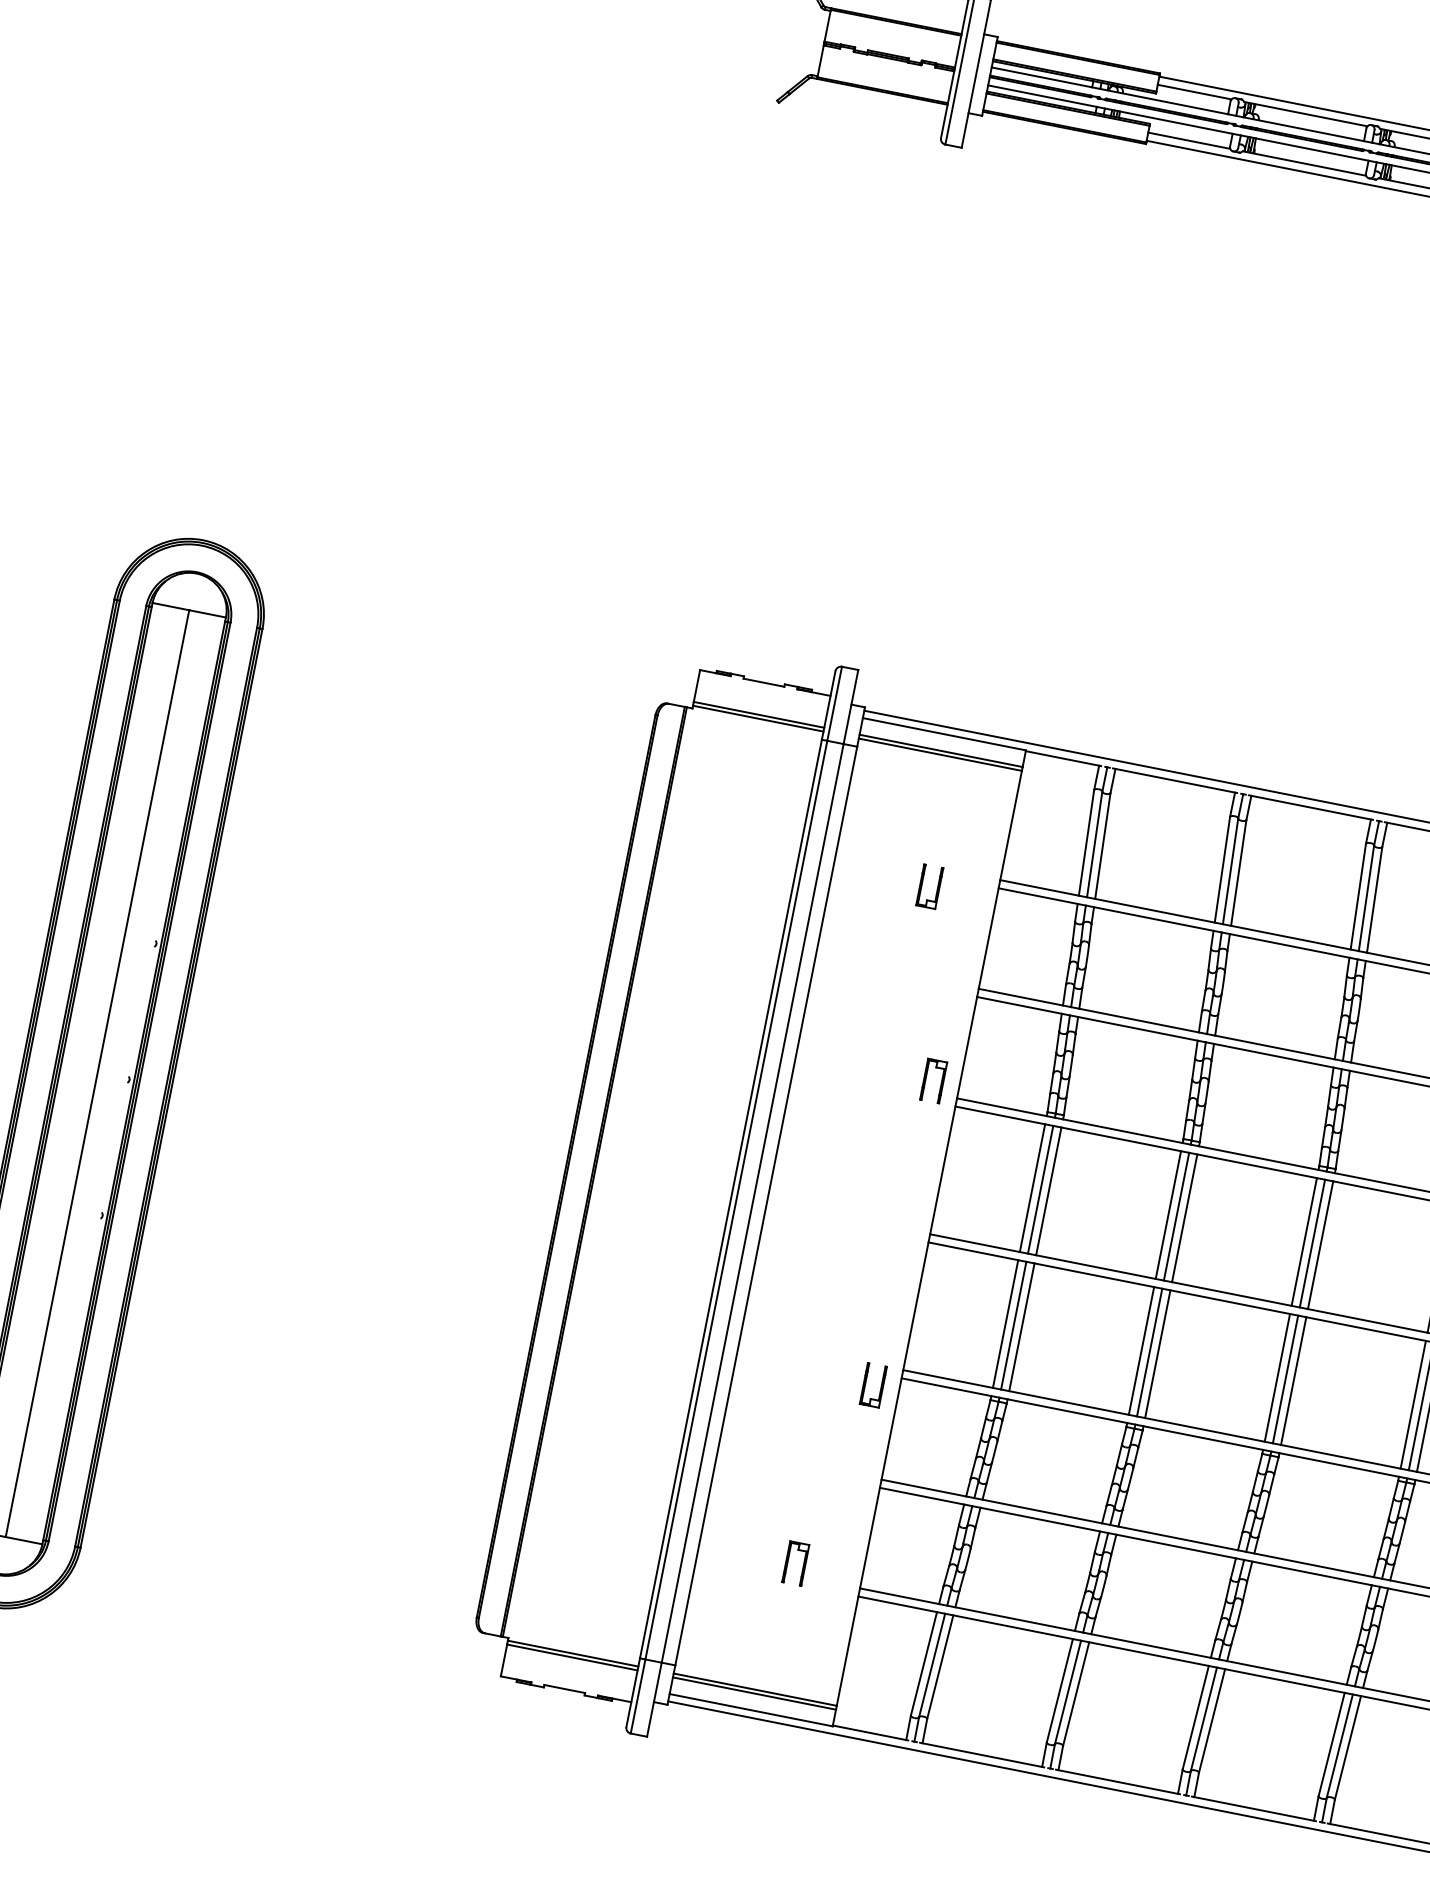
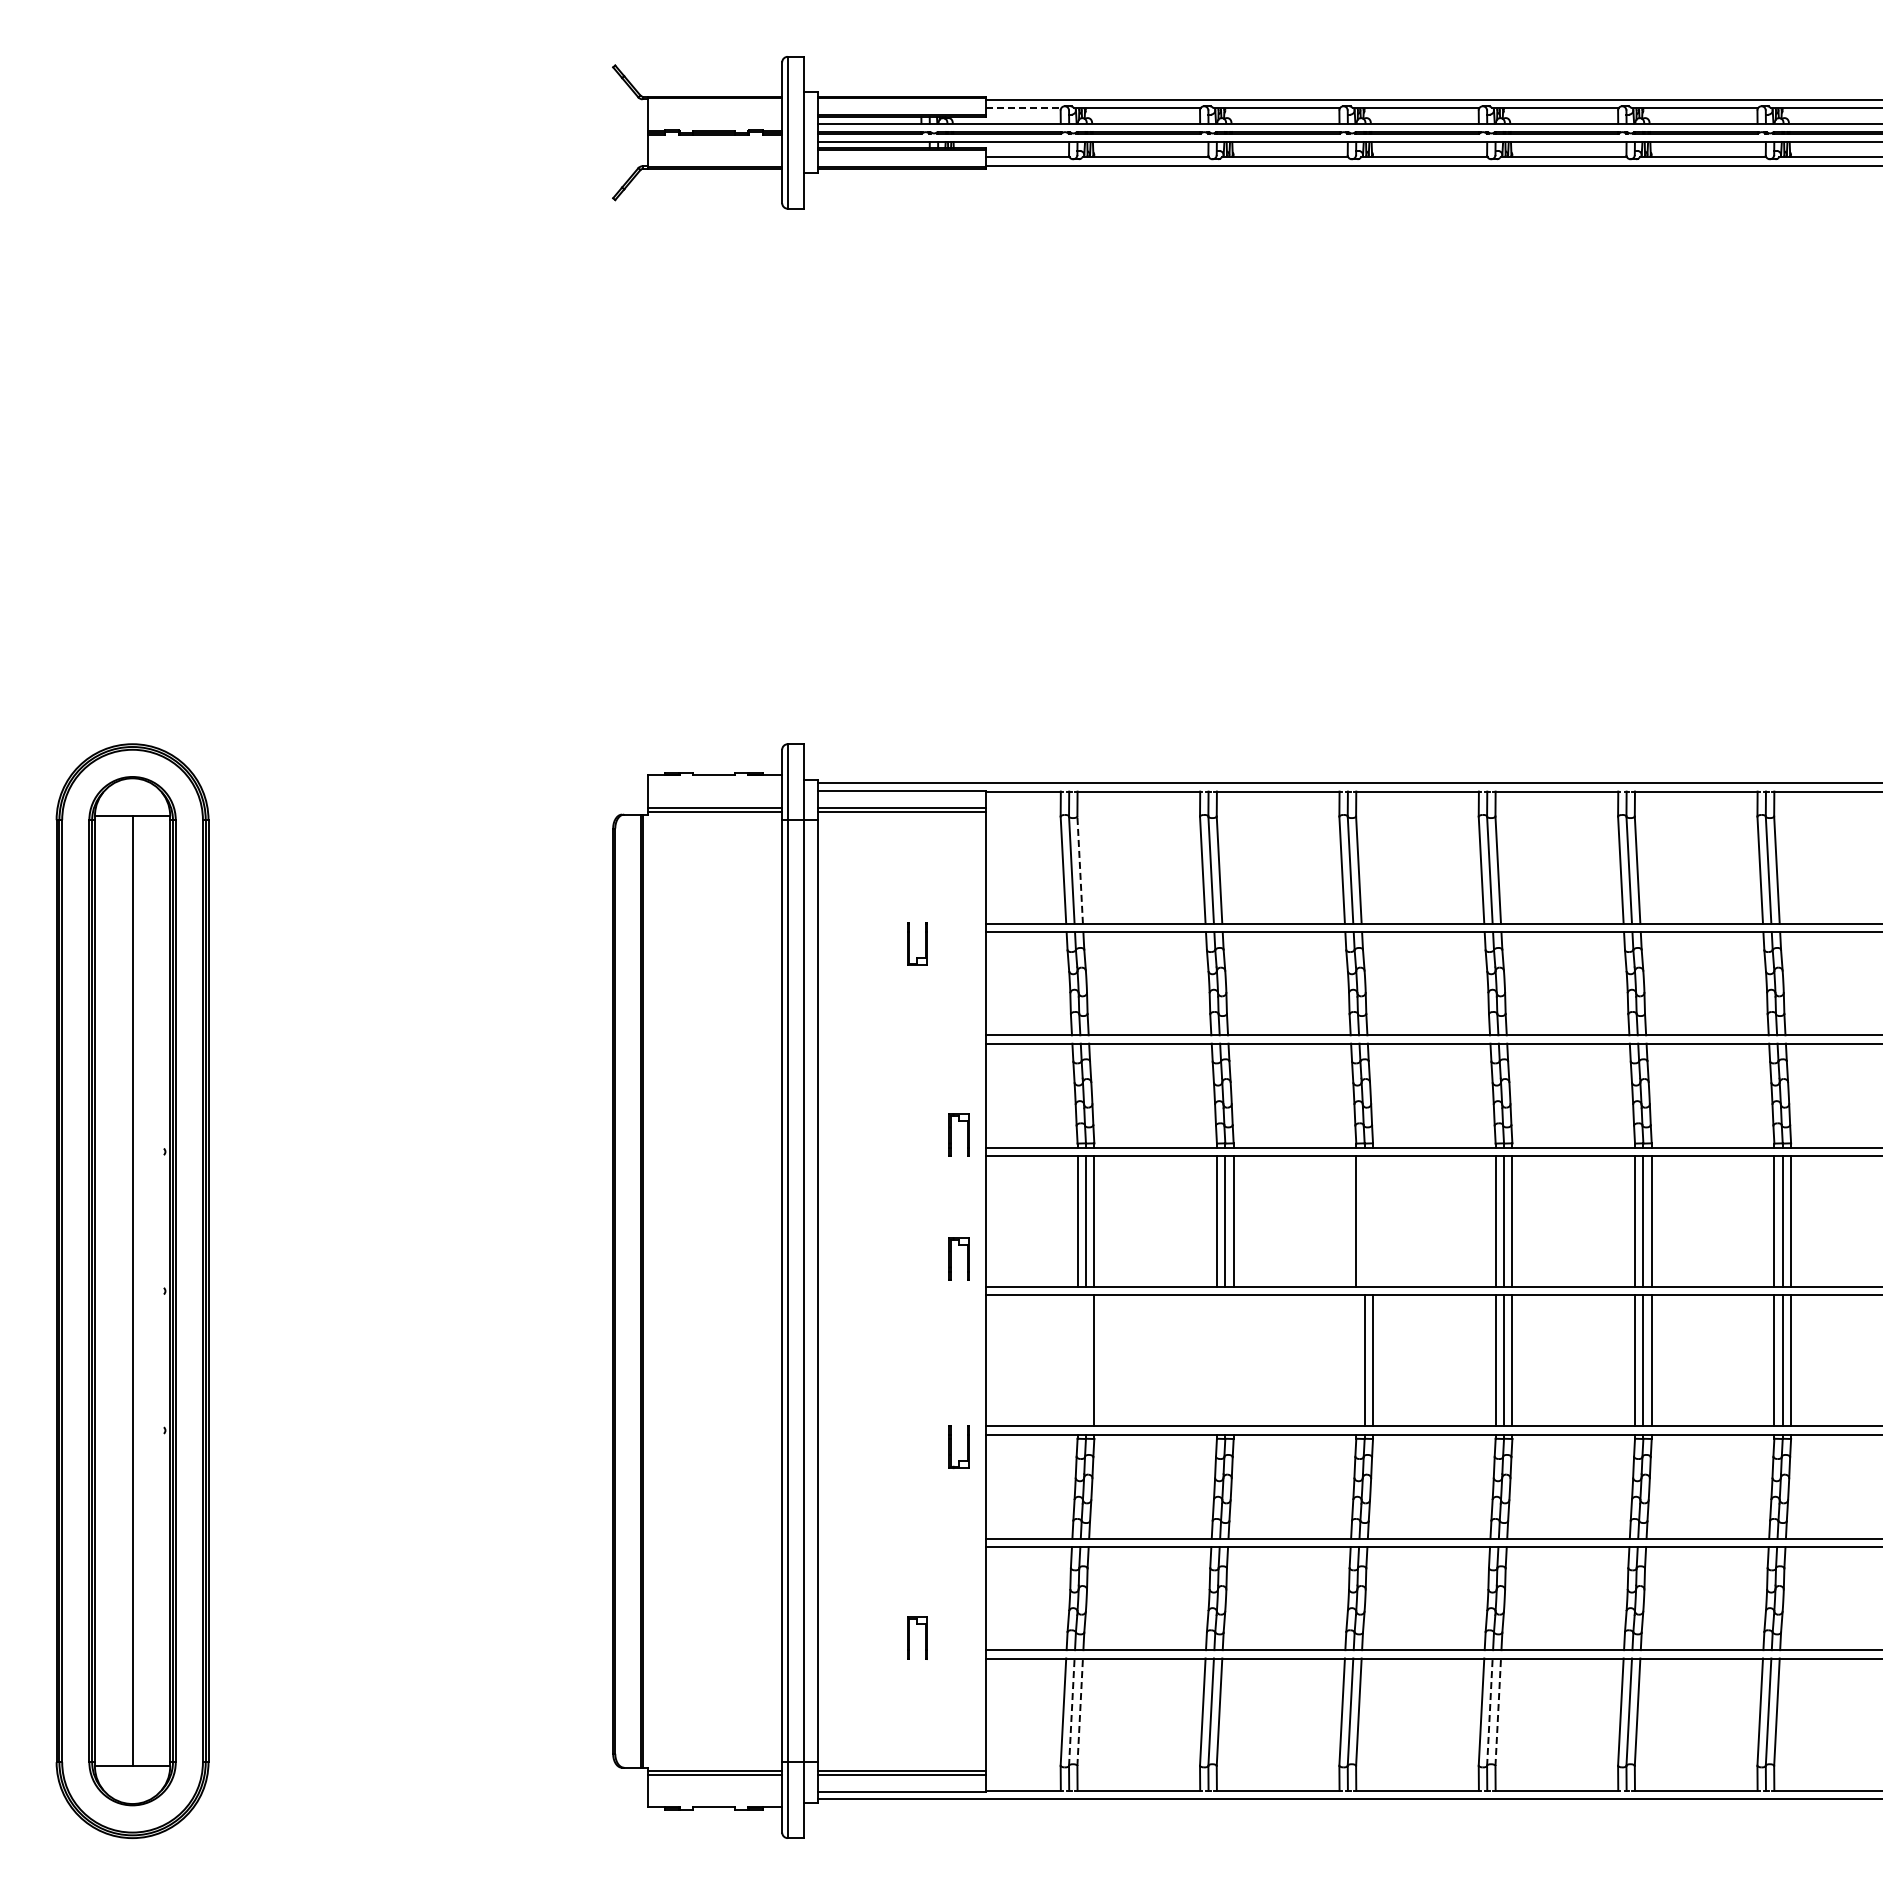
line: (1194, 92) -> (1023, 108), solid -> dashed
line: (1103, 846) -> (1080, 870), solid -> dashed
part: (902, 1199) -> (951, 1258), added
line: (1312, 1243) -> (1364, 1221), removed
line: (1321, 1245) -> (1373, 1221), removed
line: (1005, 1323) -> (1077, 1360), removed
line: (1013, 1325) -> (1085, 1360), removed
line: (1141, 1350) -> (1216, 1360), removed
line: (1149, 1352) -> (1225, 1360), removed
line: (1157, 1353) -> (1233, 1360), removed
line: (1277, 1377) -> (1356, 1360), removed
line: (931, 1665) -> (1071, 1712), solid -> dashed
line: (940, 1667) -> (1080, 1712), solid -> dashed
line: (1339, 1746) -> (1489, 1712), solid -> dashed
line: (1348, 1748) -> (1498, 1712), solid -> dashed

